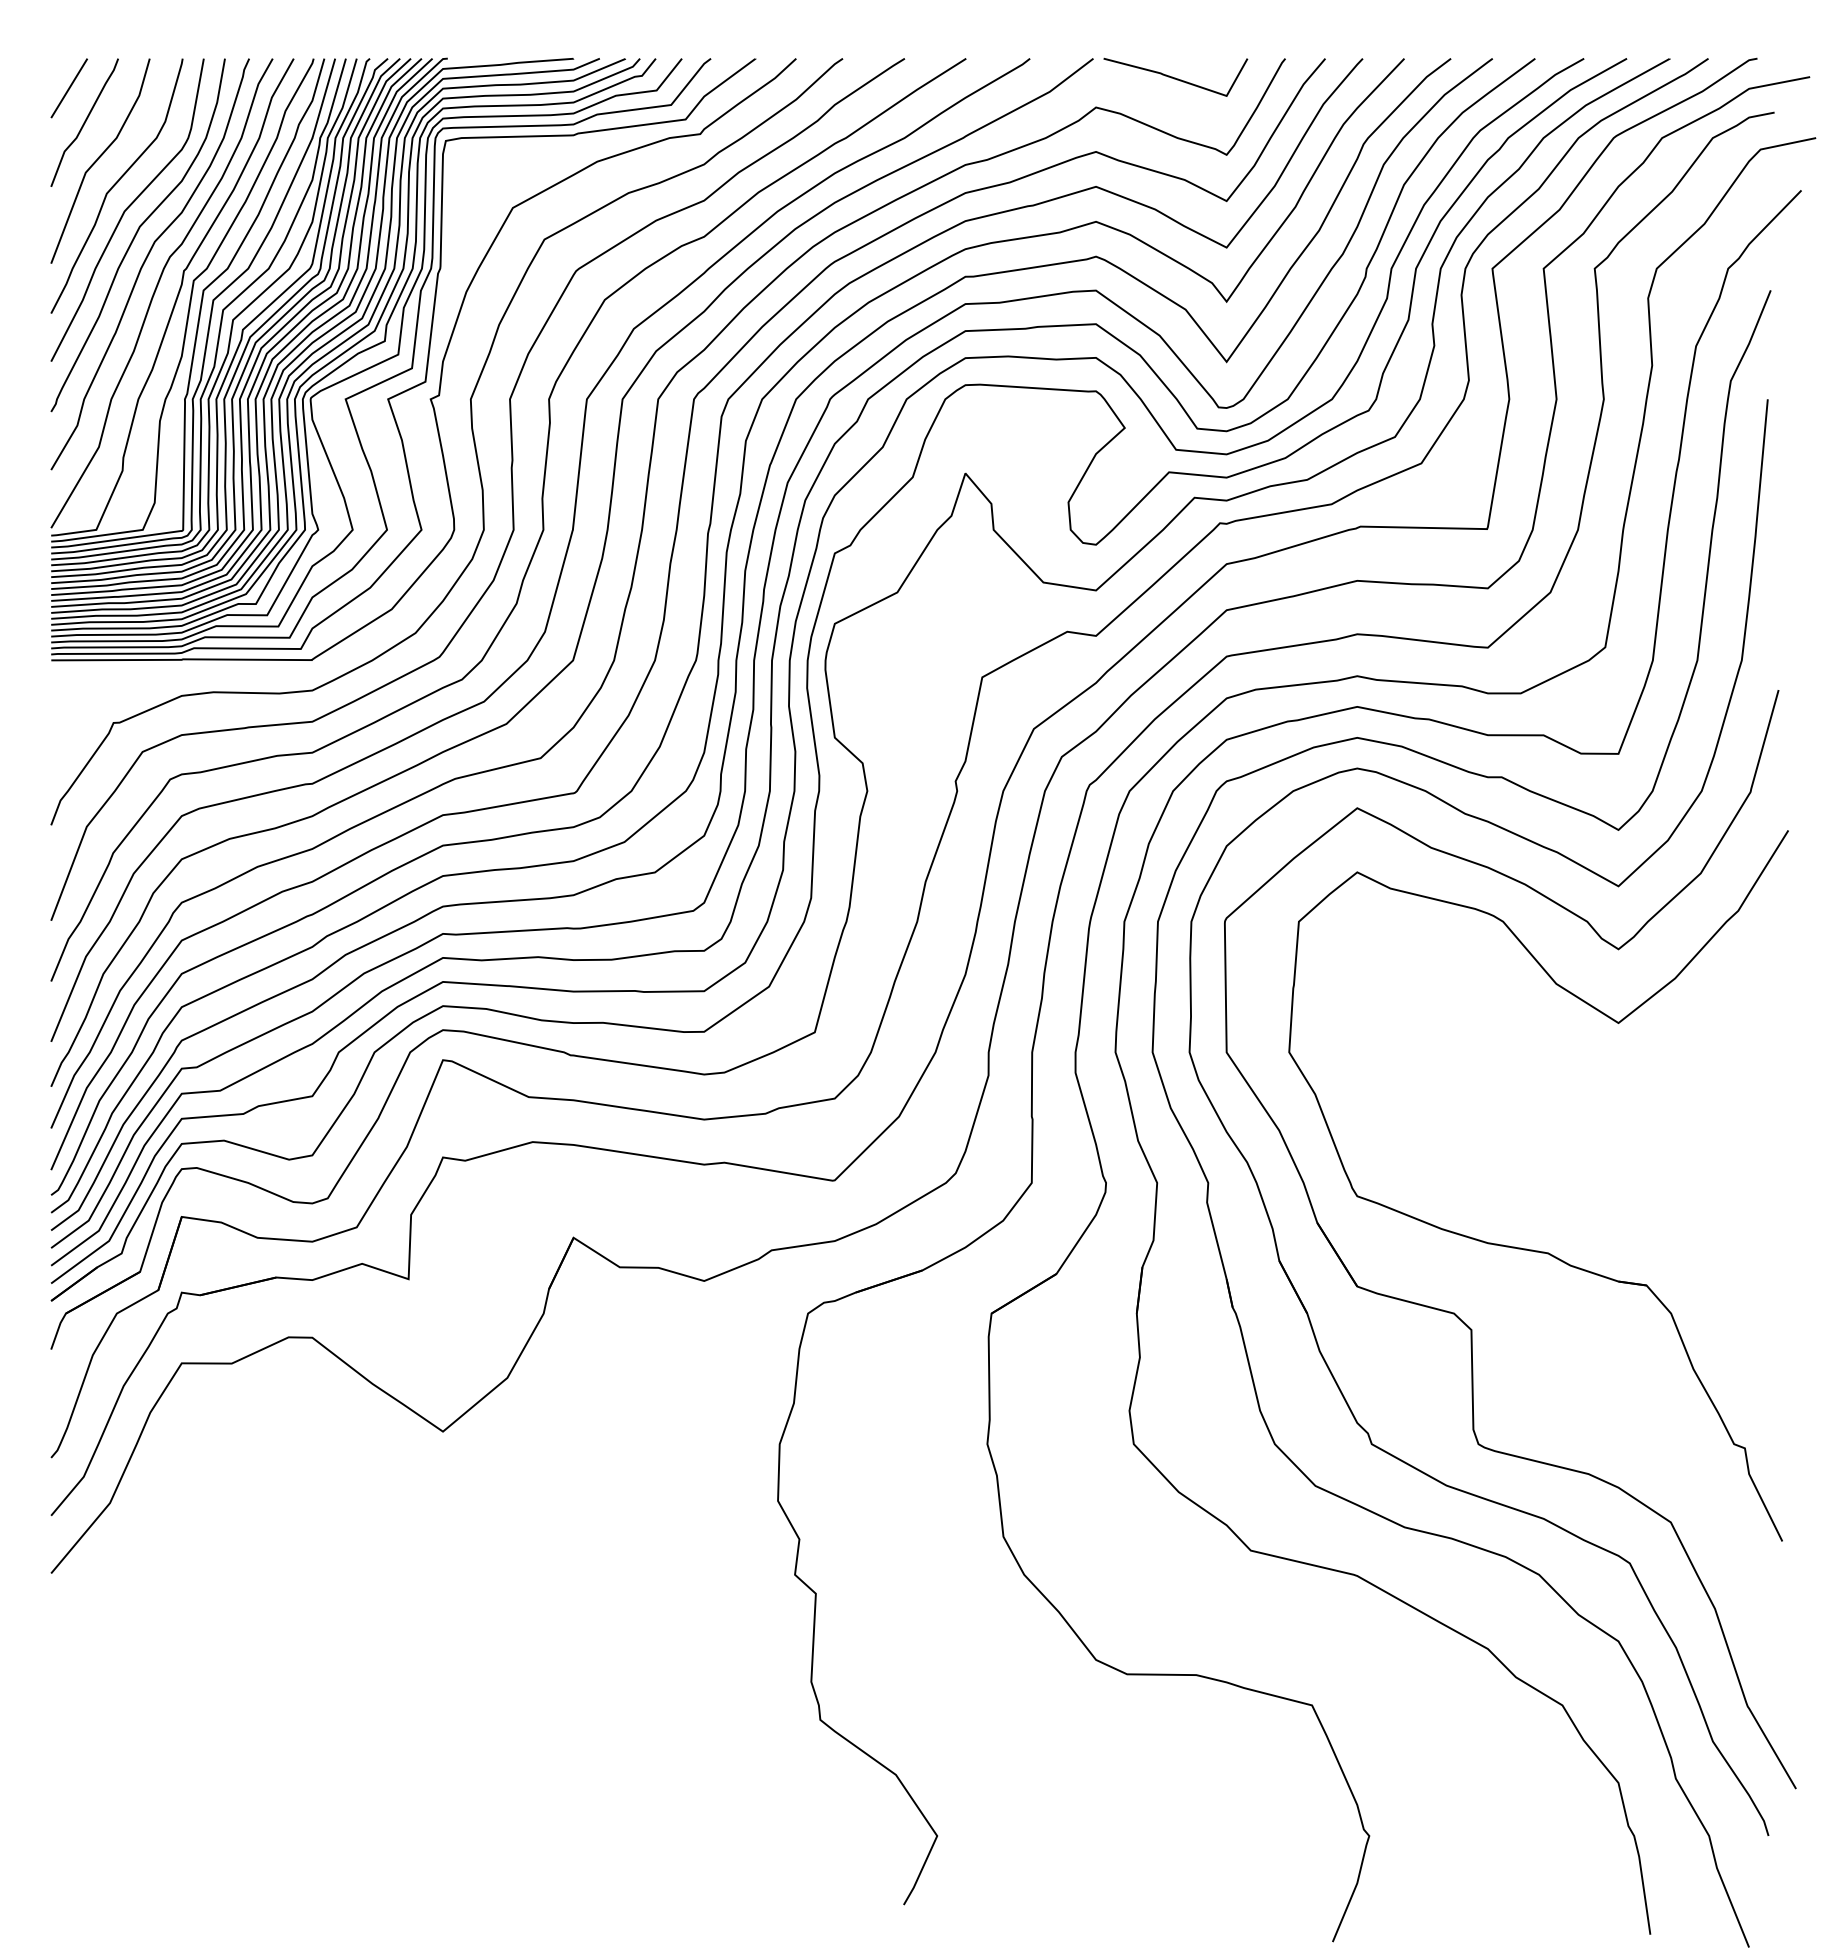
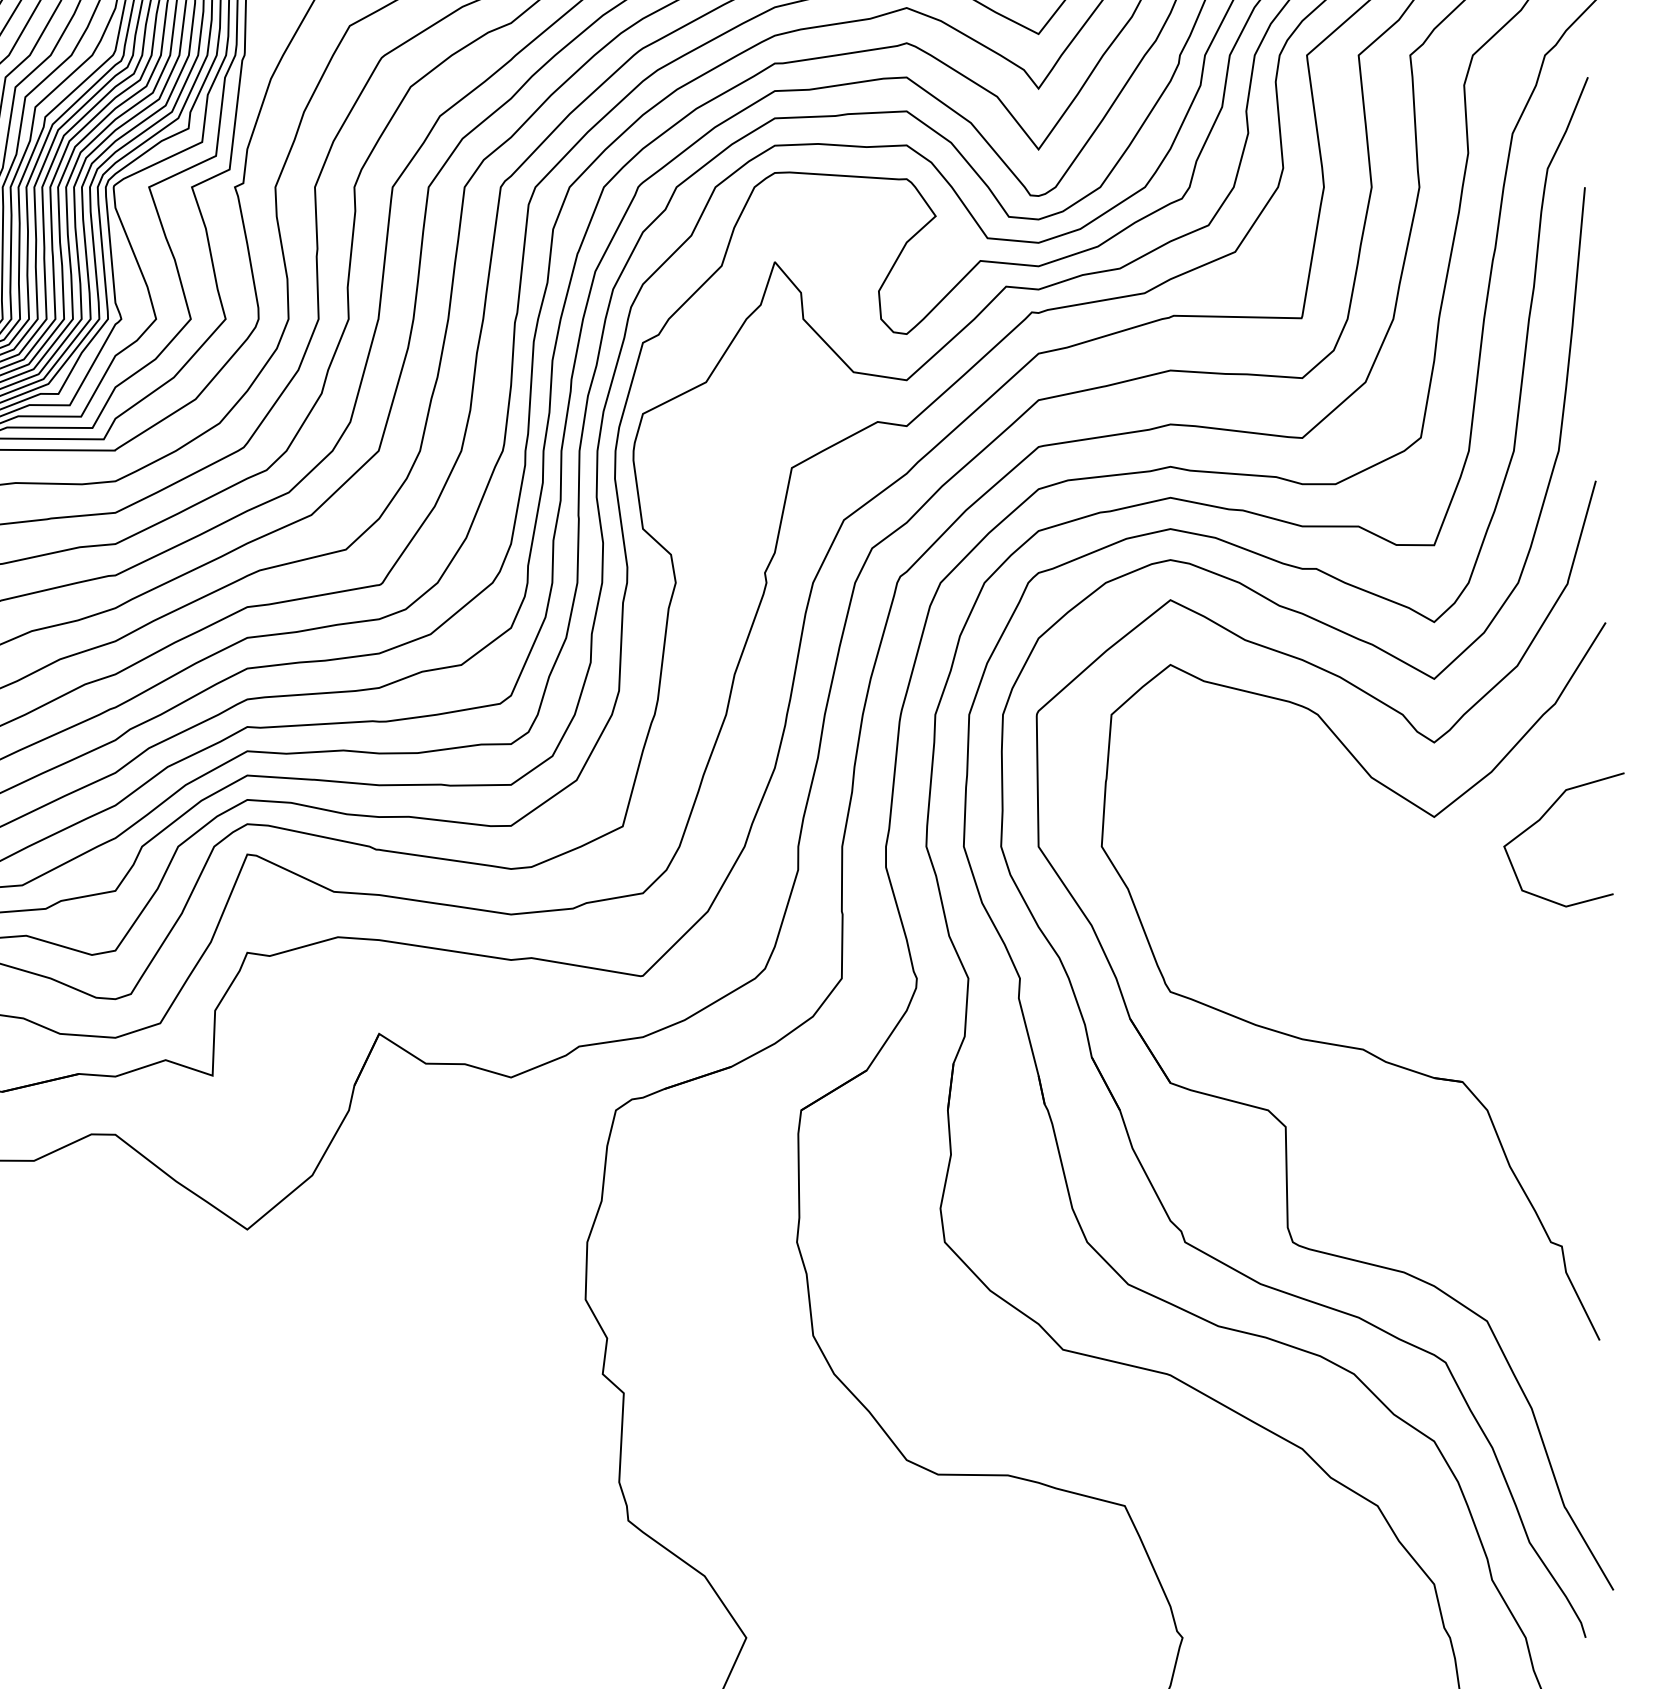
curve: (1725, 1024) -> (1542, 818), added

